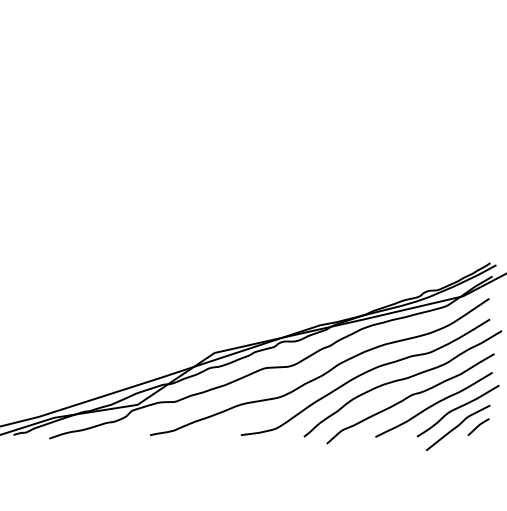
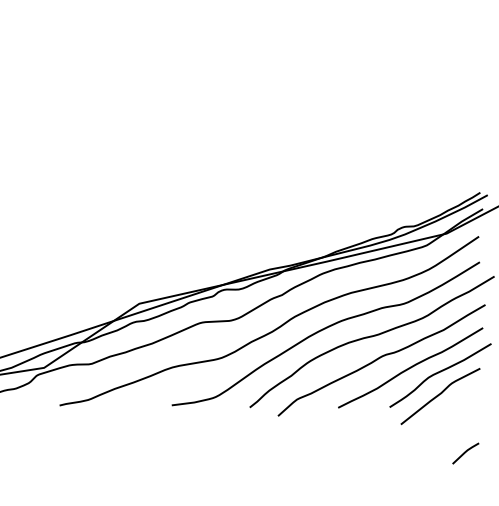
line: (478, 427) -> (465, 453), moved

